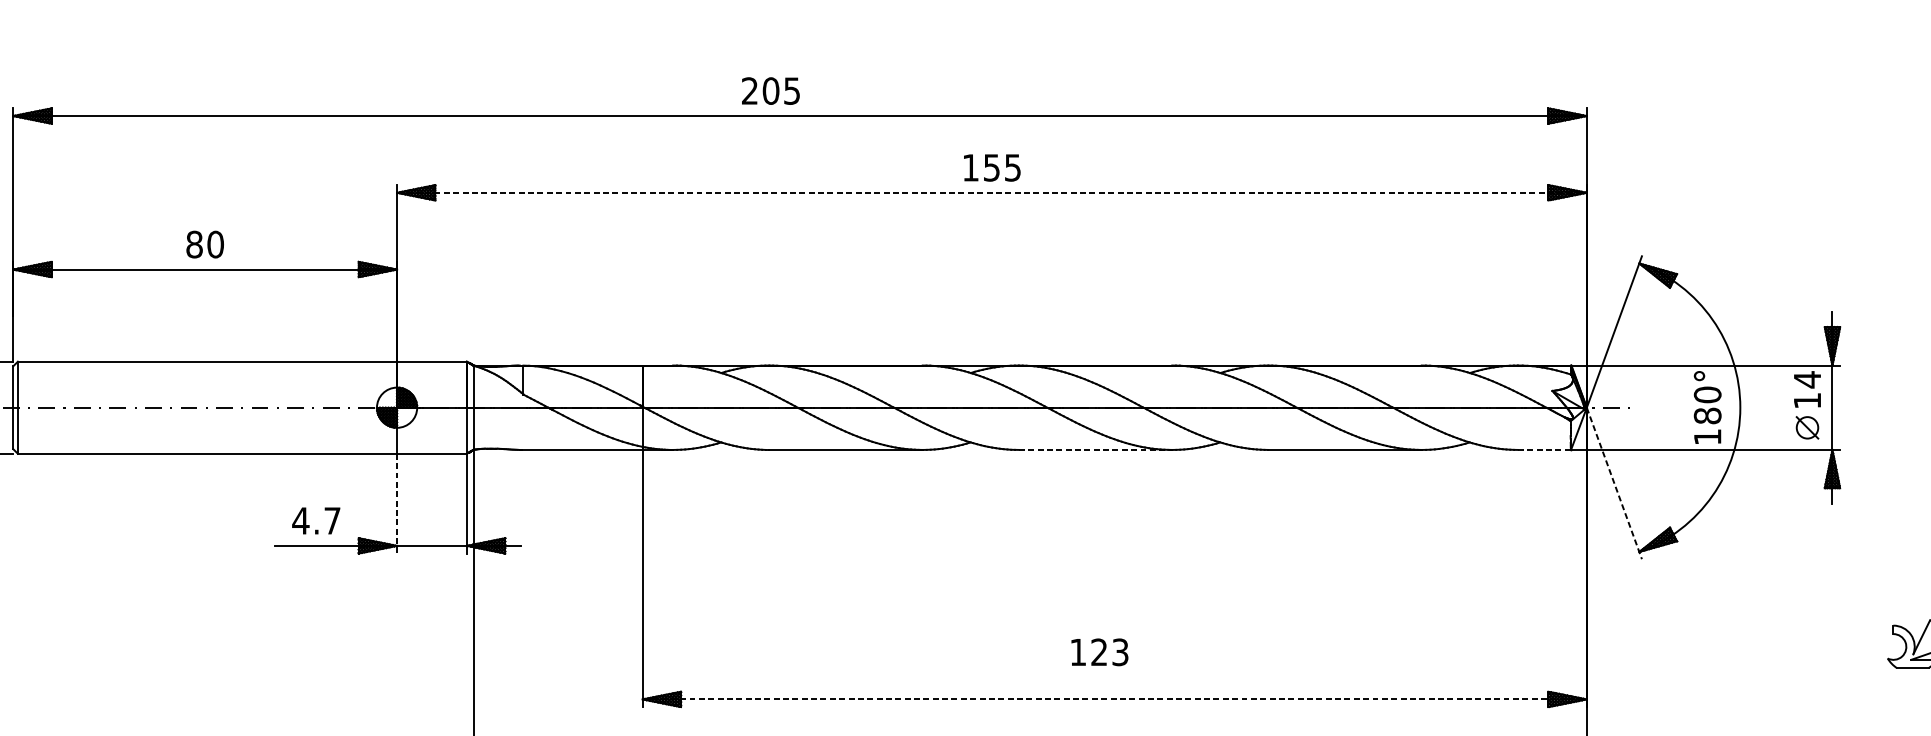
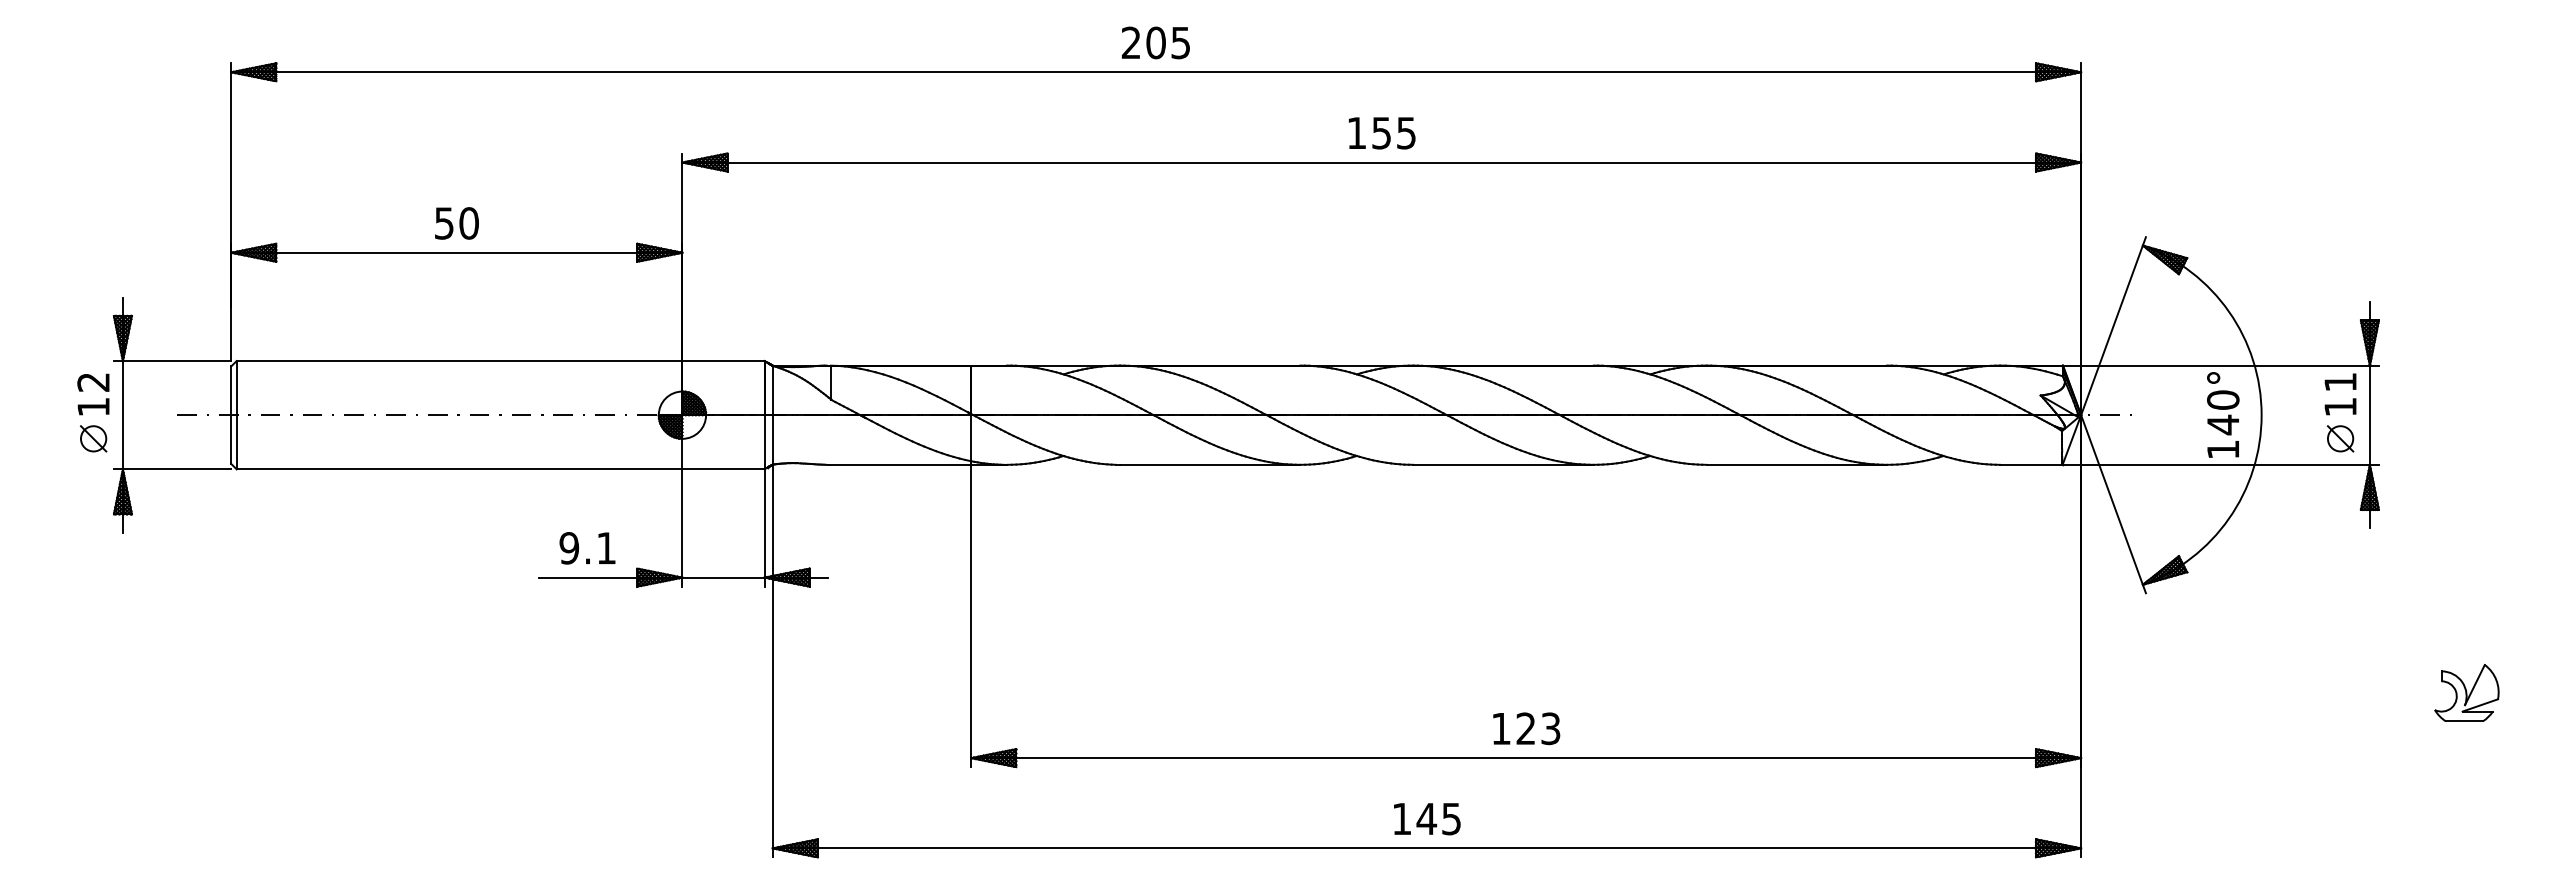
text: (770, 90) -> (1155, 42), moved
line: (992, 192) -> (1382, 162), dashed -> solid
text: (194, 244) -> (444, 223), 80 -> 50
text: (1807, 379) -> (2340, 382), 14 -> 11
text: (1707, 415) -> (2223, 424), 180° -> 140°
line: (1096, 449) -> (1504, 464), dashed -> solid
line: (1544, 449) -> (2031, 464), dashed -> solid
line: (1614, 483) -> (2113, 504), dashed -> solid
line: (397, 504) -> (682, 528), dashed -> solid
text: (316, 521) -> (587, 548), 4.7 -> 9.1
text: (1099, 652) -> (1526, 728), moved
line: (1115, 699) -> (1526, 758), dashed -> solid

